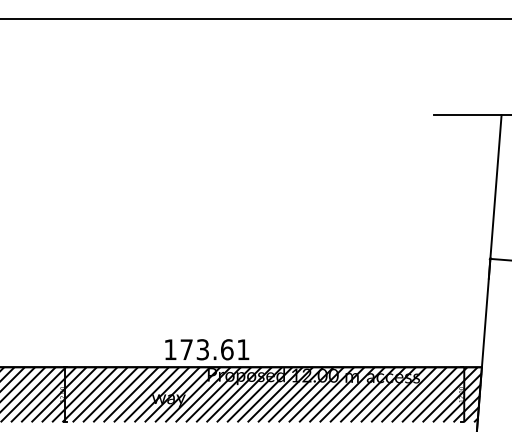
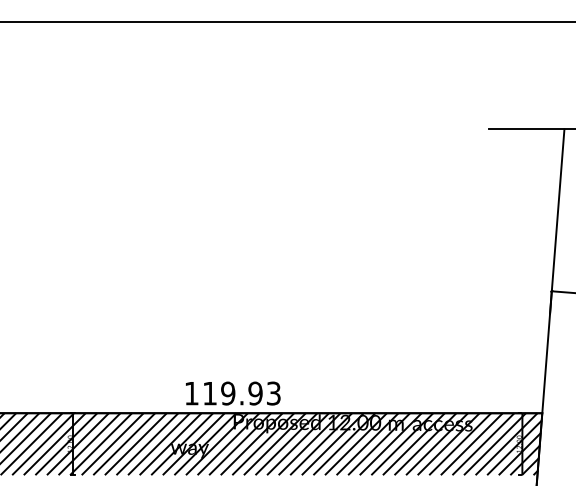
text: (214, 349) -> (241, 393), 173.61 -> 119.93

